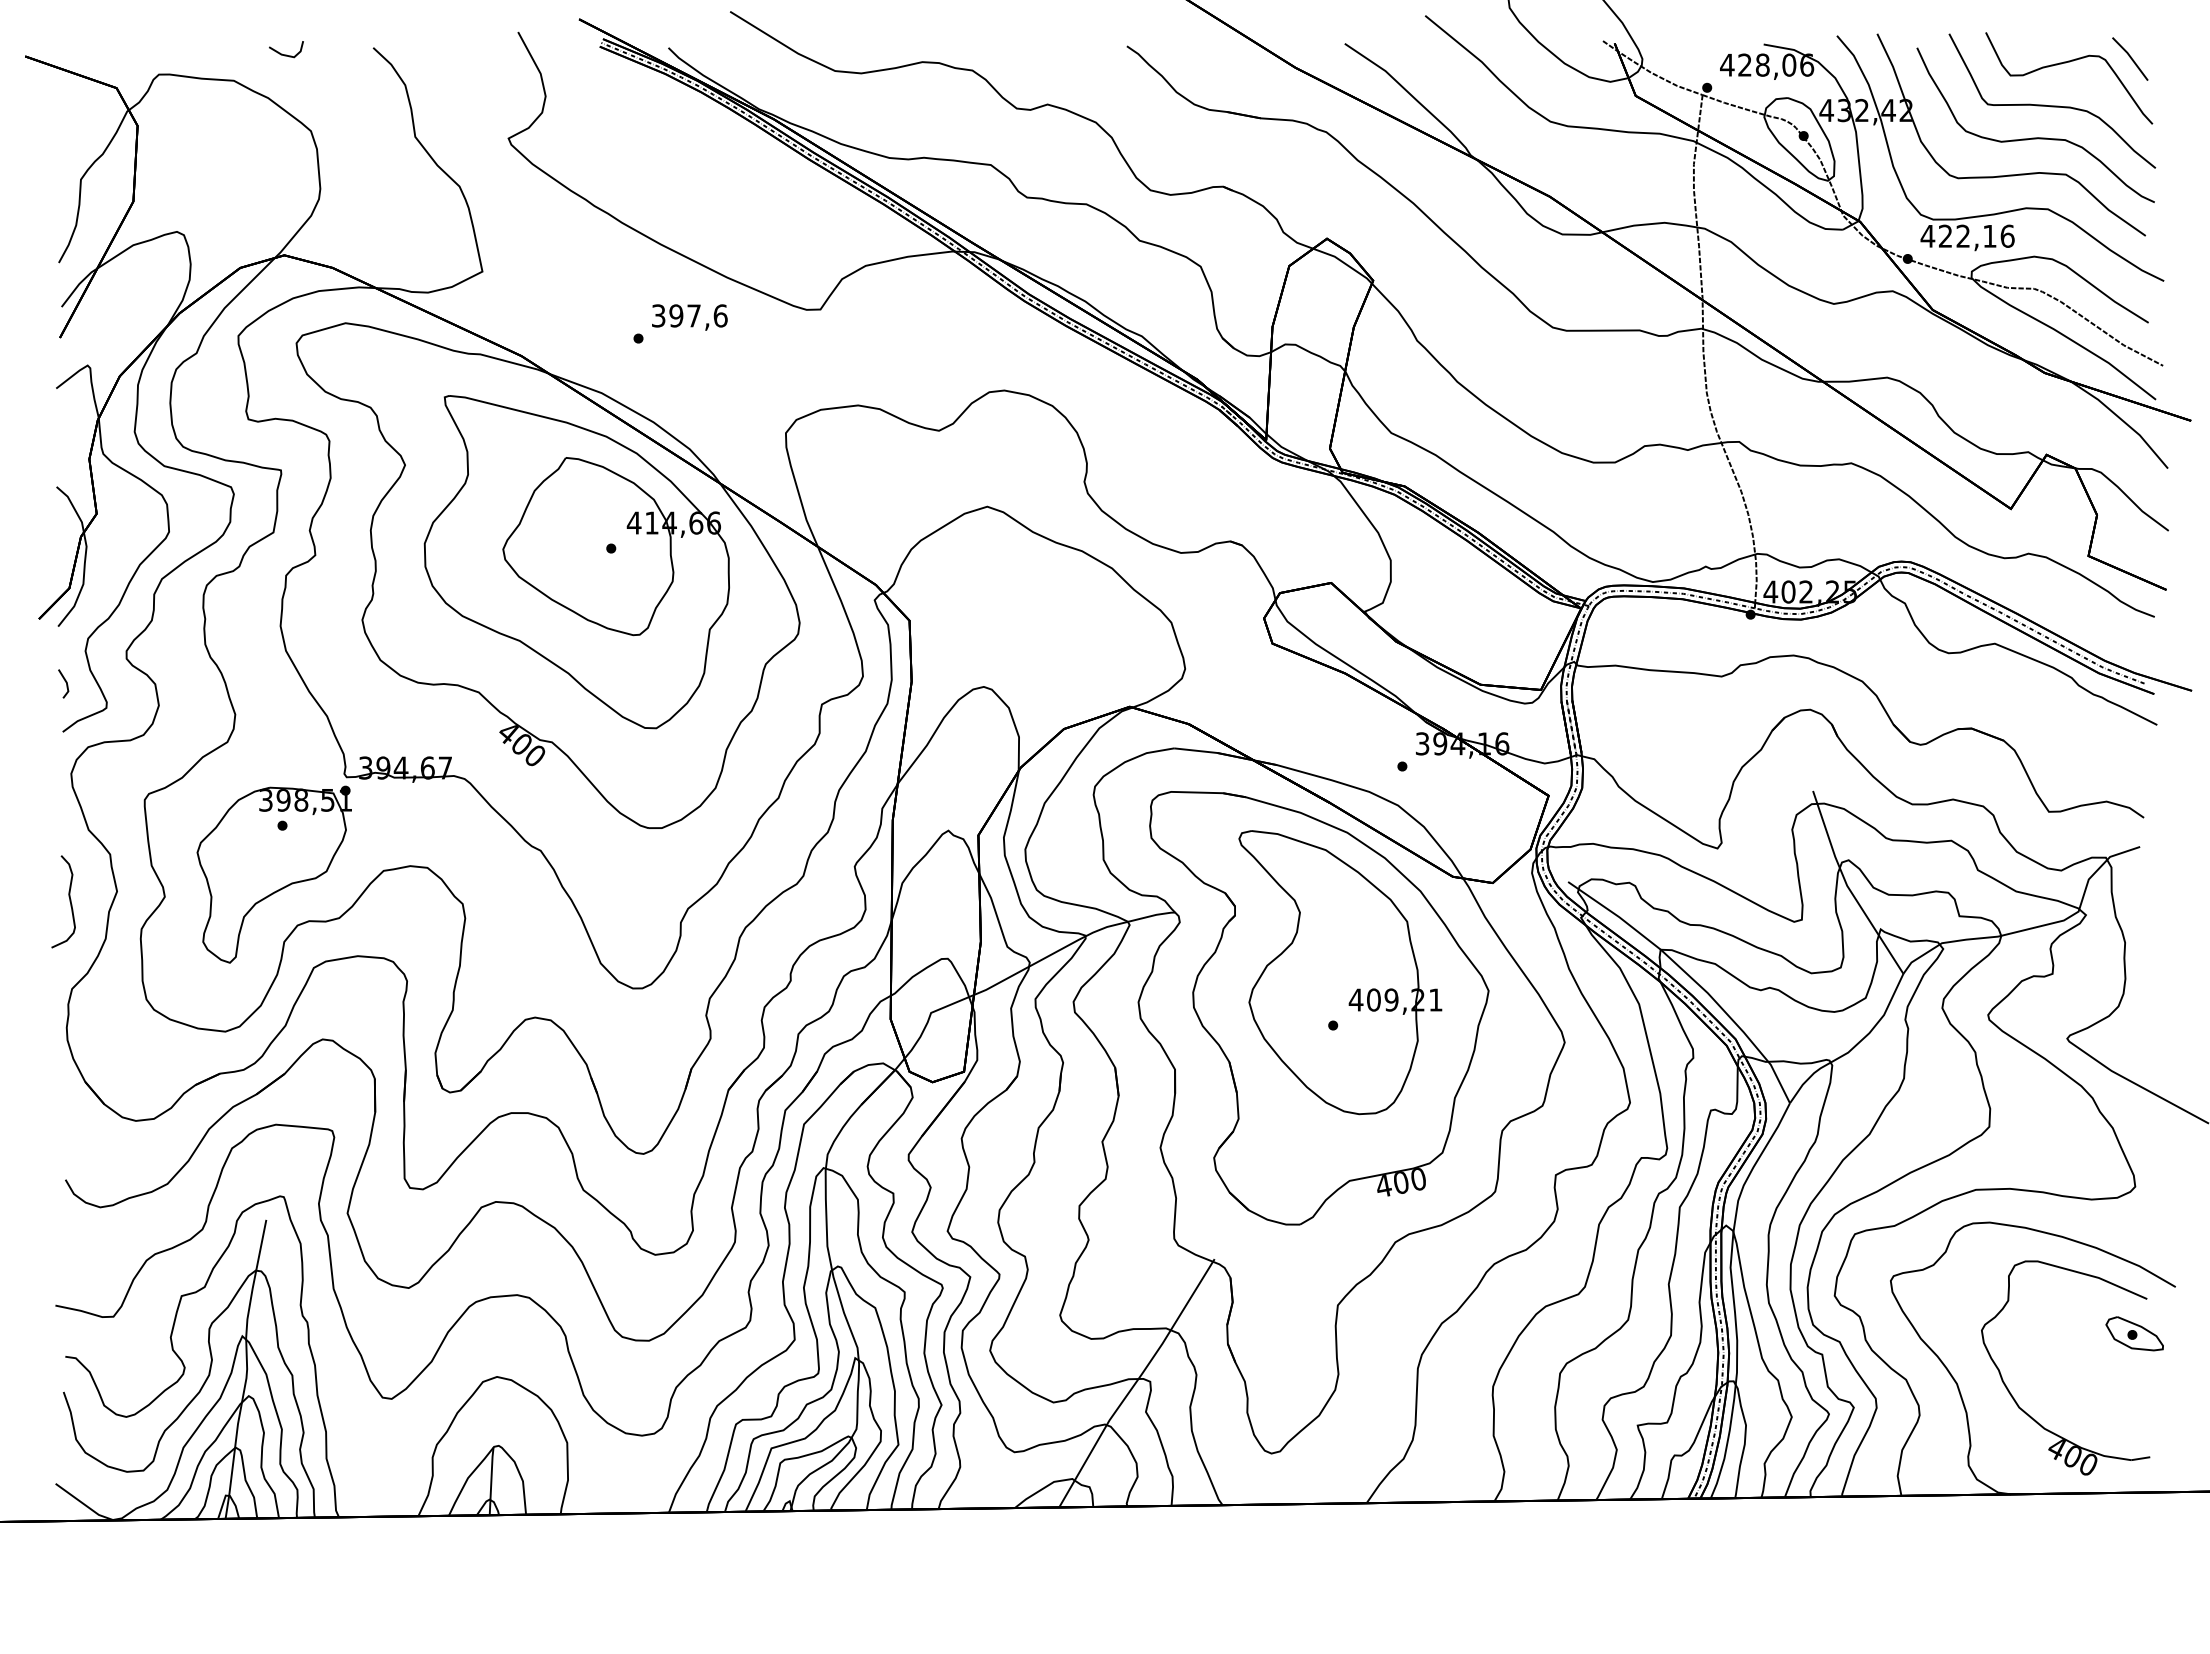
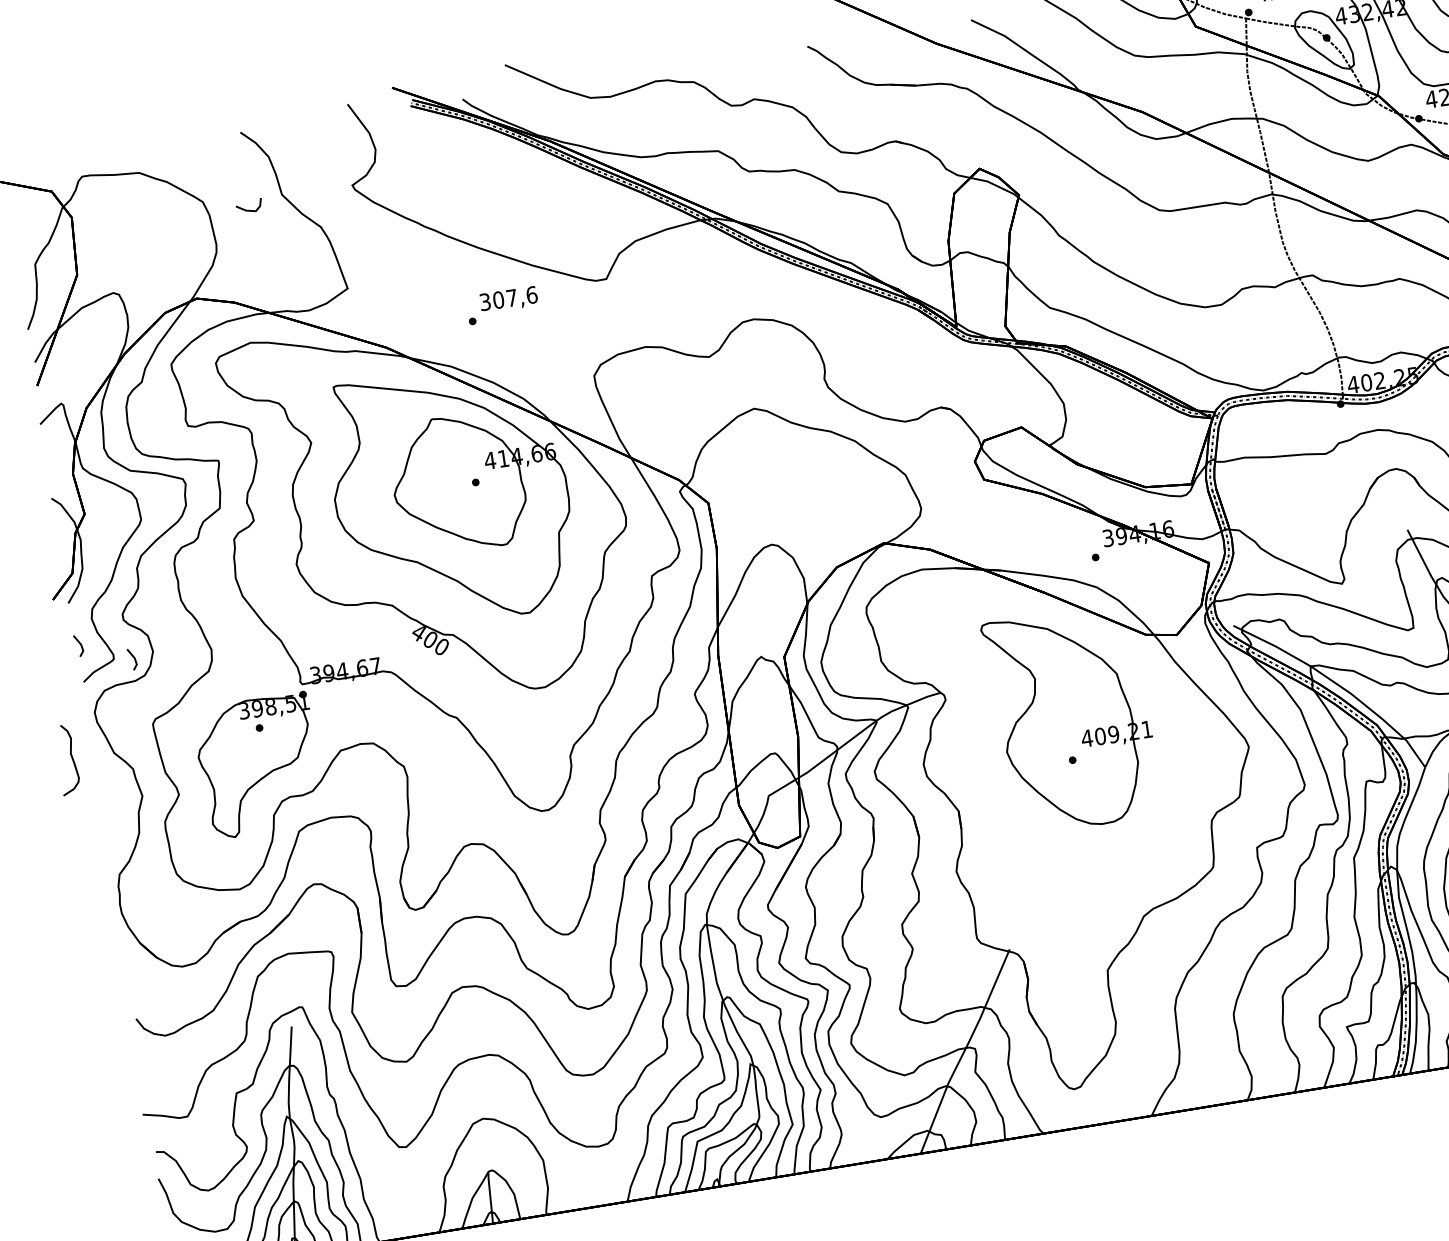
line: (286, 54) -> (249, 210), moved
text: (676, 315) -> (498, 299), 397,6 -> 307,6
line: (131, 709) -> (132, 657), added
curve: (69, 901) -> (71, 758), moved
part: (1319, 1008) -> (1060, 748), removed

